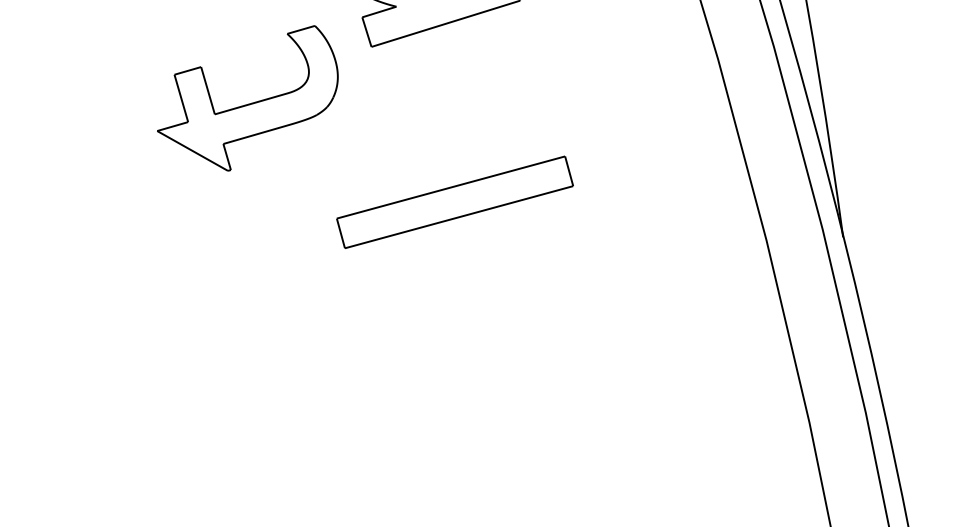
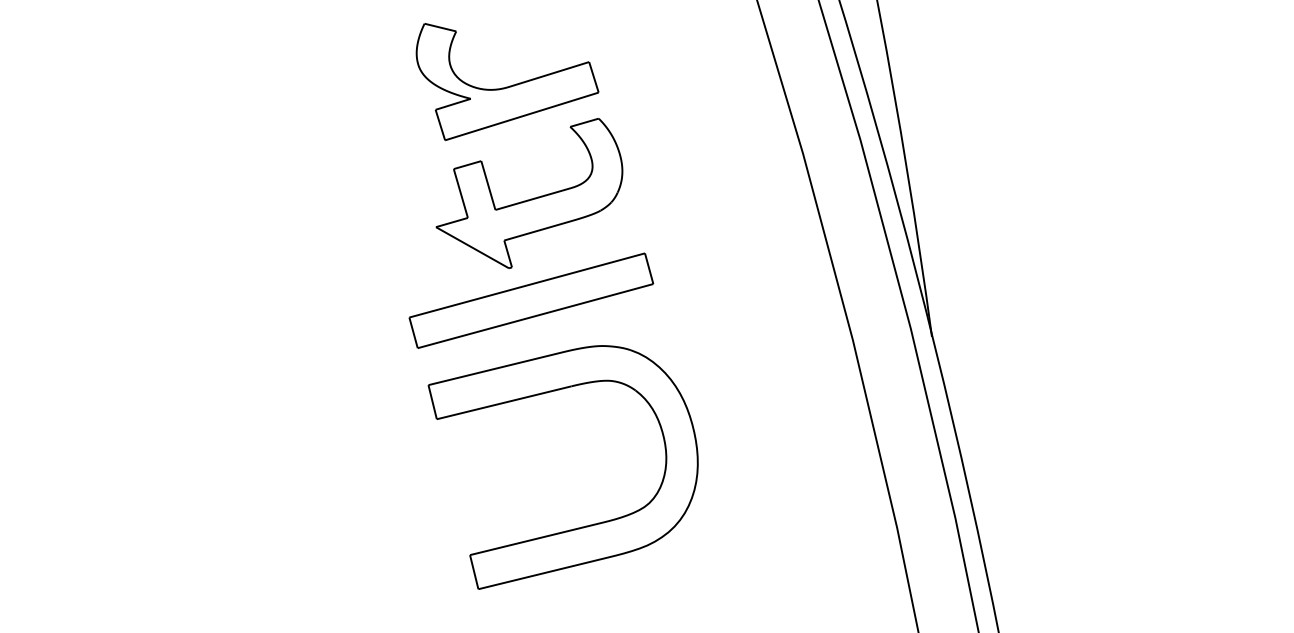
part: (248, 103) -> (530, 198), moved
part: (499, 422) -> (577, 527), added

